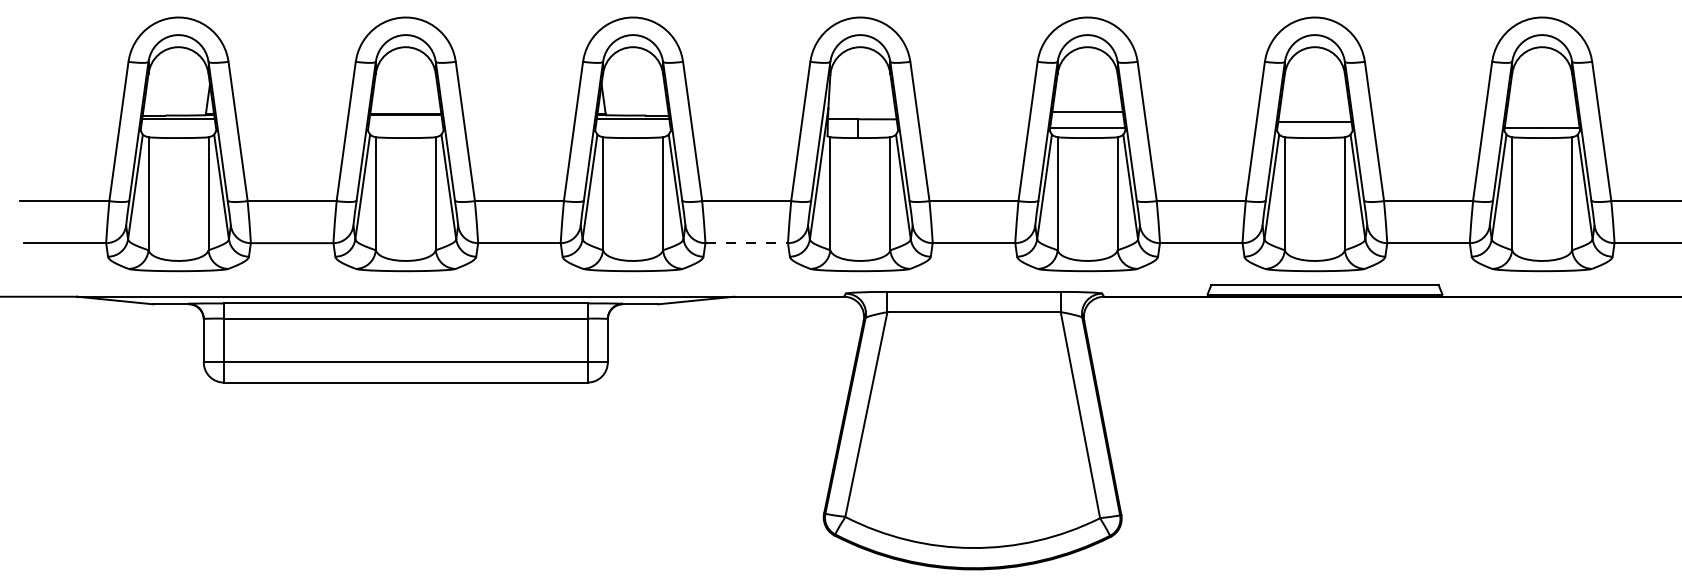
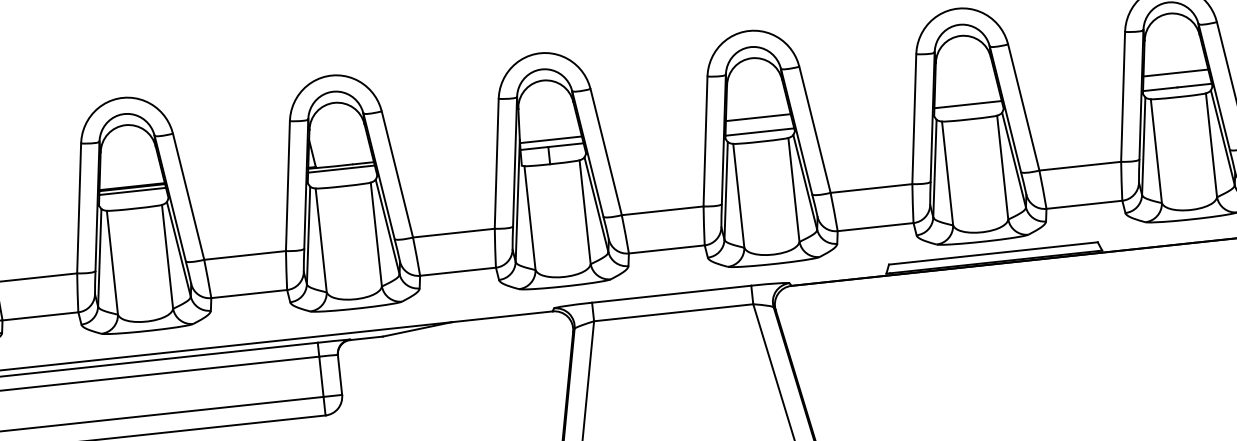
line: (861, 111) -> (550, 139), added
line: (1541, 111) -> (1175, 72), added
line: (405, 119) -> (132, 191), added
line: (747, 243) -> (458, 271), dashed -> solid

